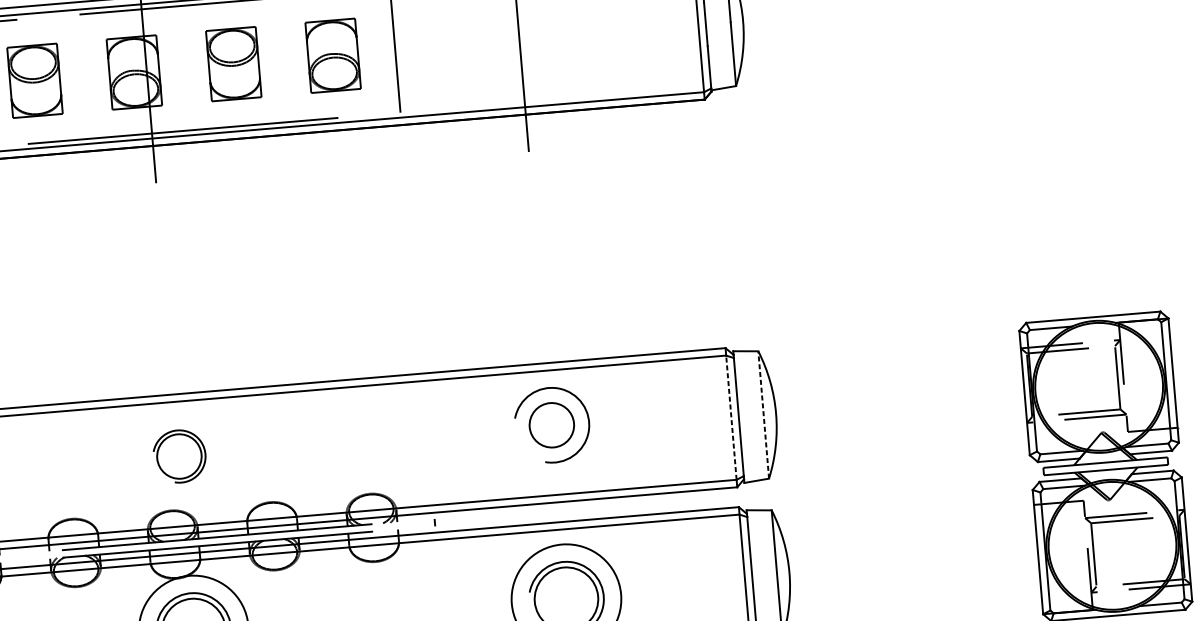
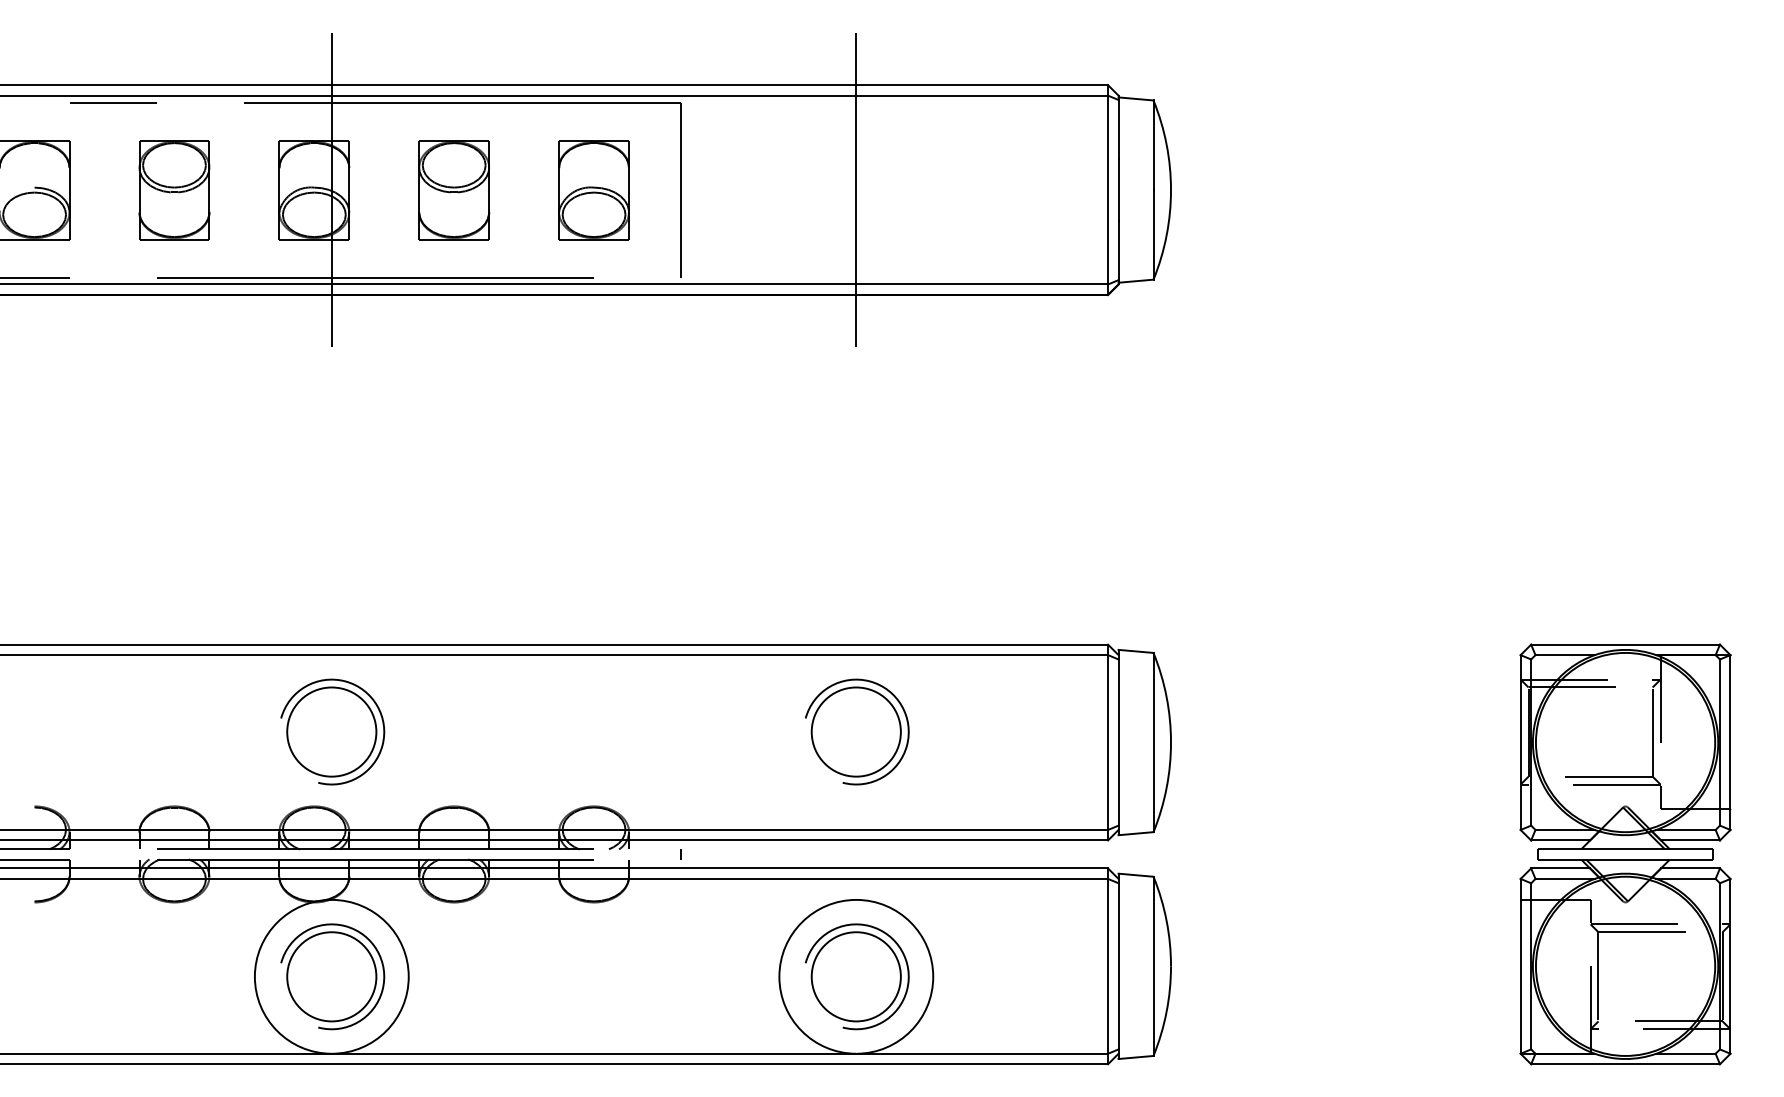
line: (763, 414) -> (1153, 742), dashed -> solid
line: (731, 417) -> (1108, 742), dashed -> solid
circle: (551, 424) -> (855, 731), size x1.43
part: (179, 456) -> (332, 731), size x1.43

